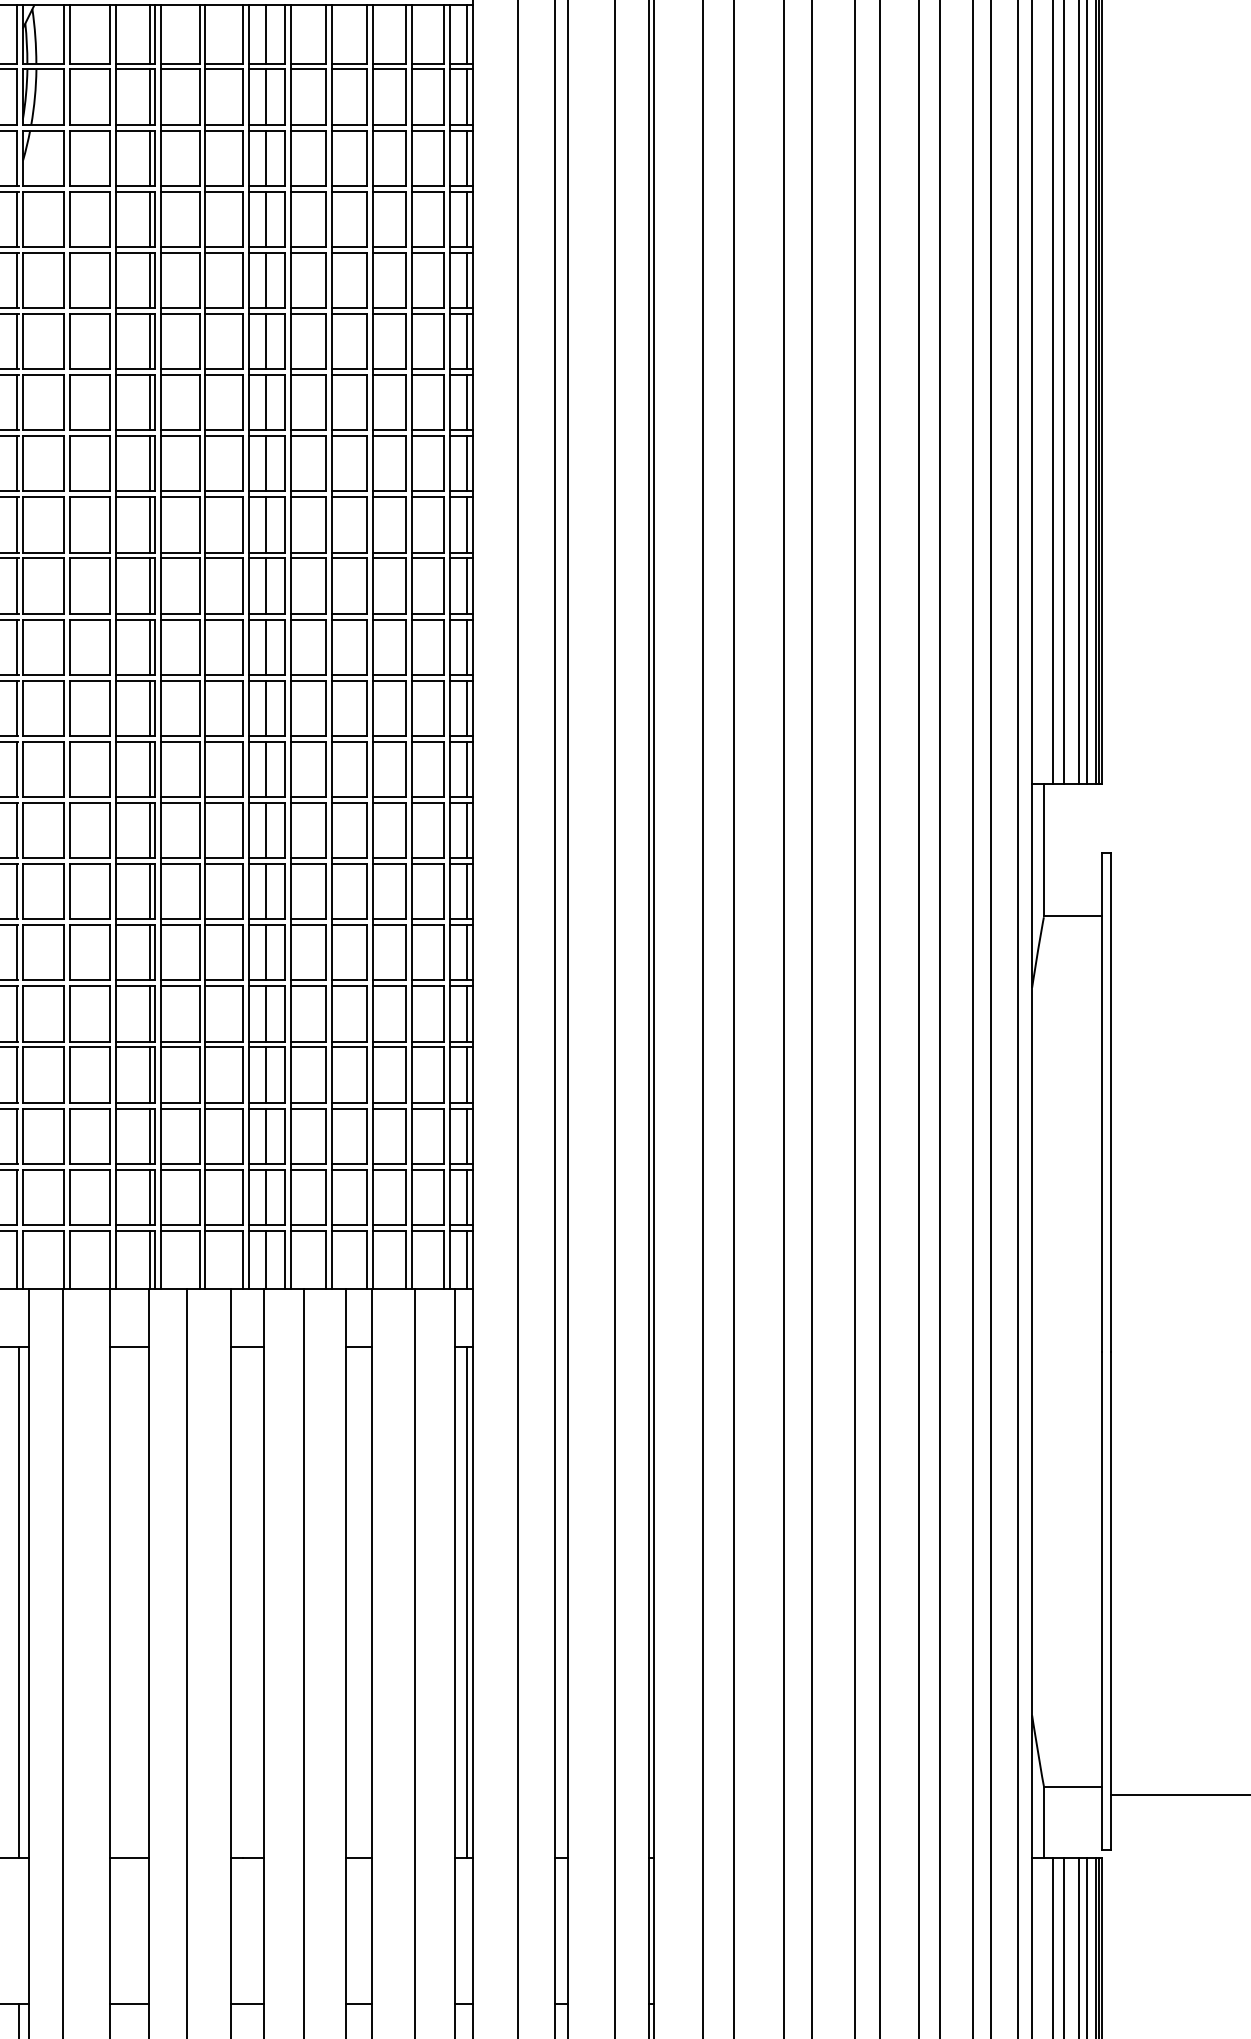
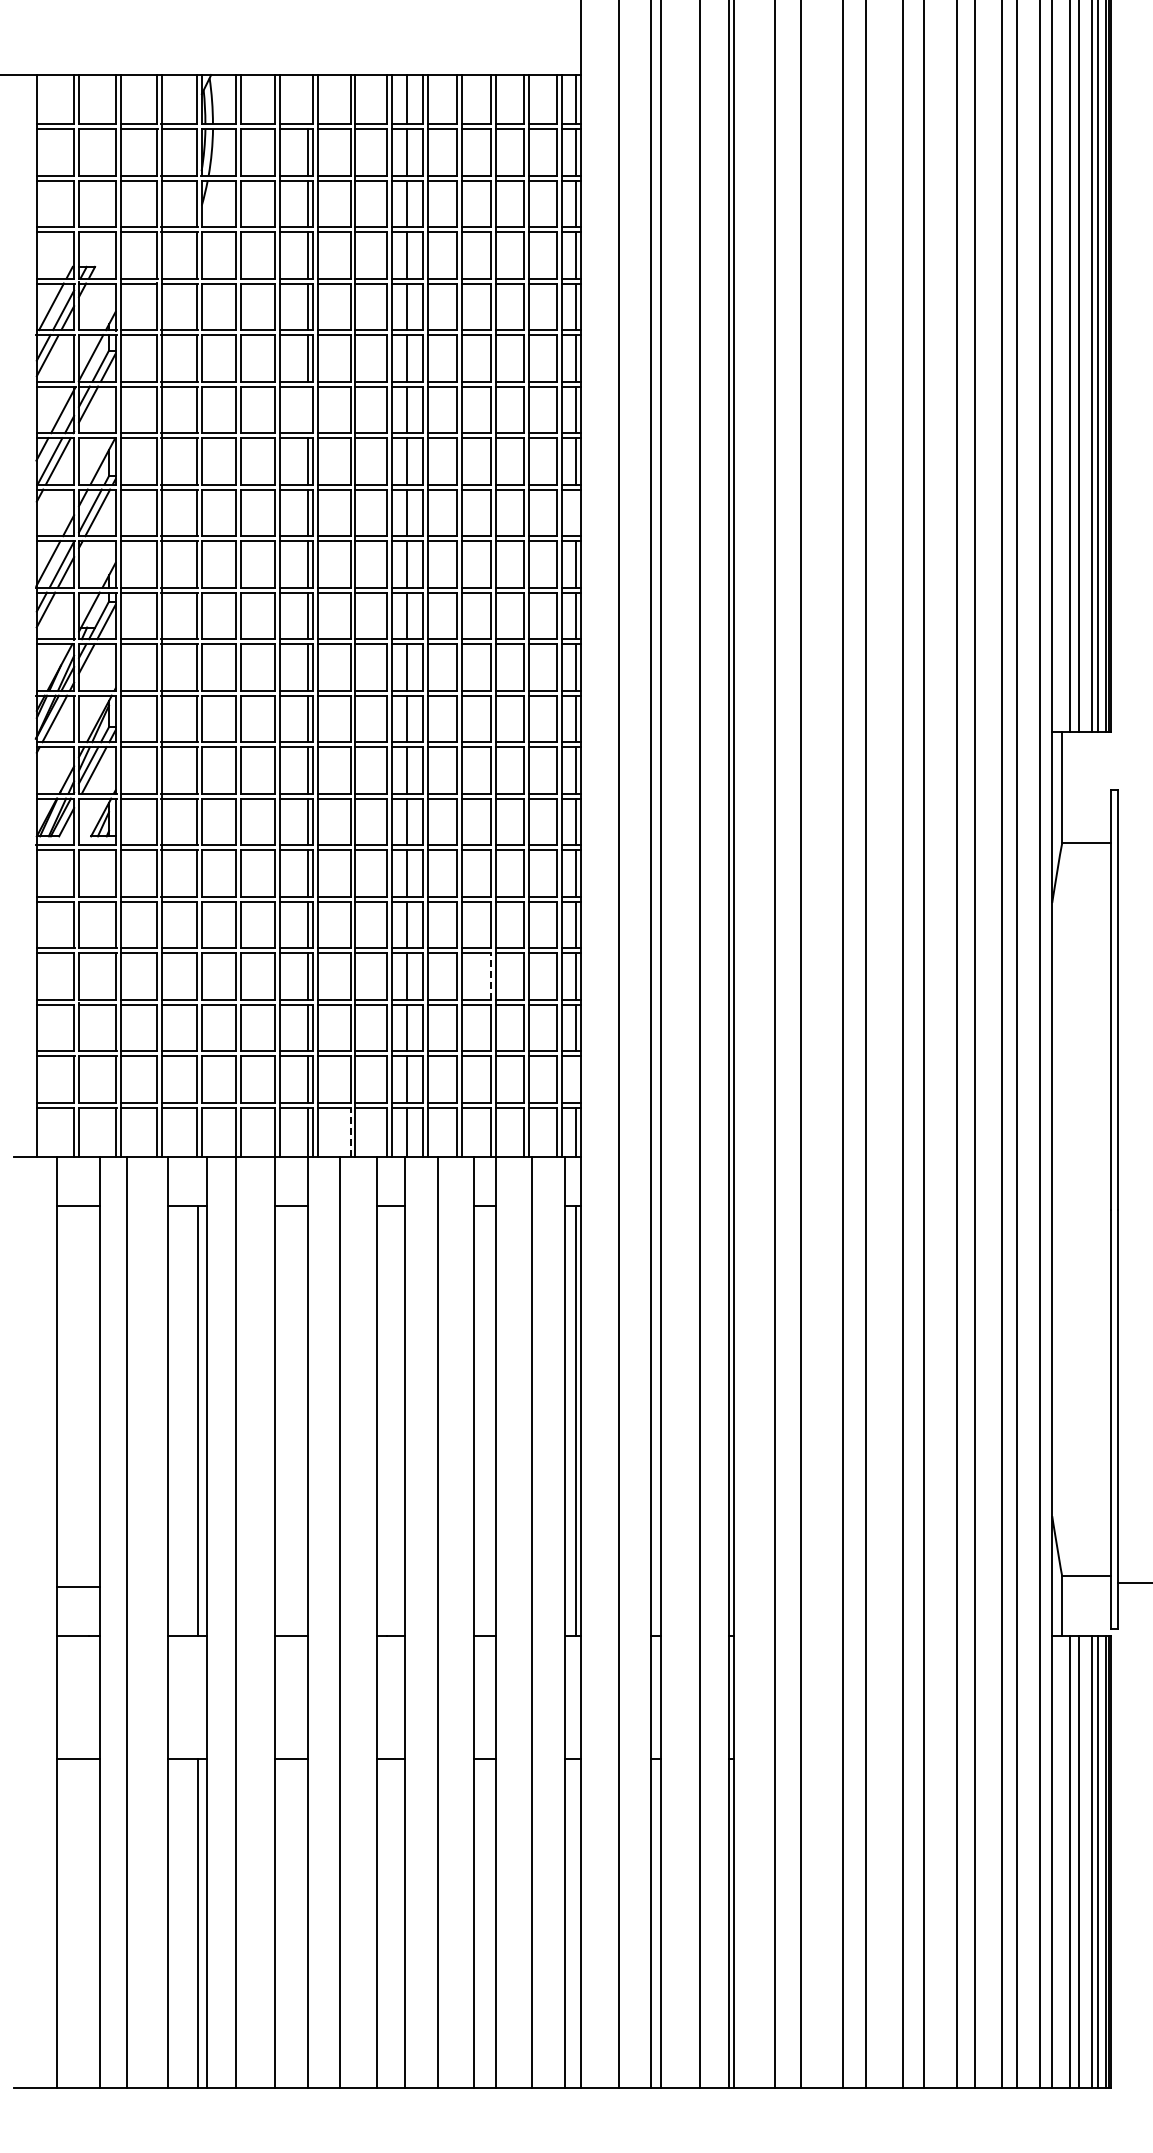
line: (149, 34) -> (308, 99), removed
line: (149, 402) -> (308, 409), removed
line: (466, 524) -> (575, 512), removed
line: (366, 1075) -> (491, 976), solid -> dashed
line: (466, 1197) -> (575, 1079), removed
line: (199, 1260) -> (350, 1132), solid -> dashed

